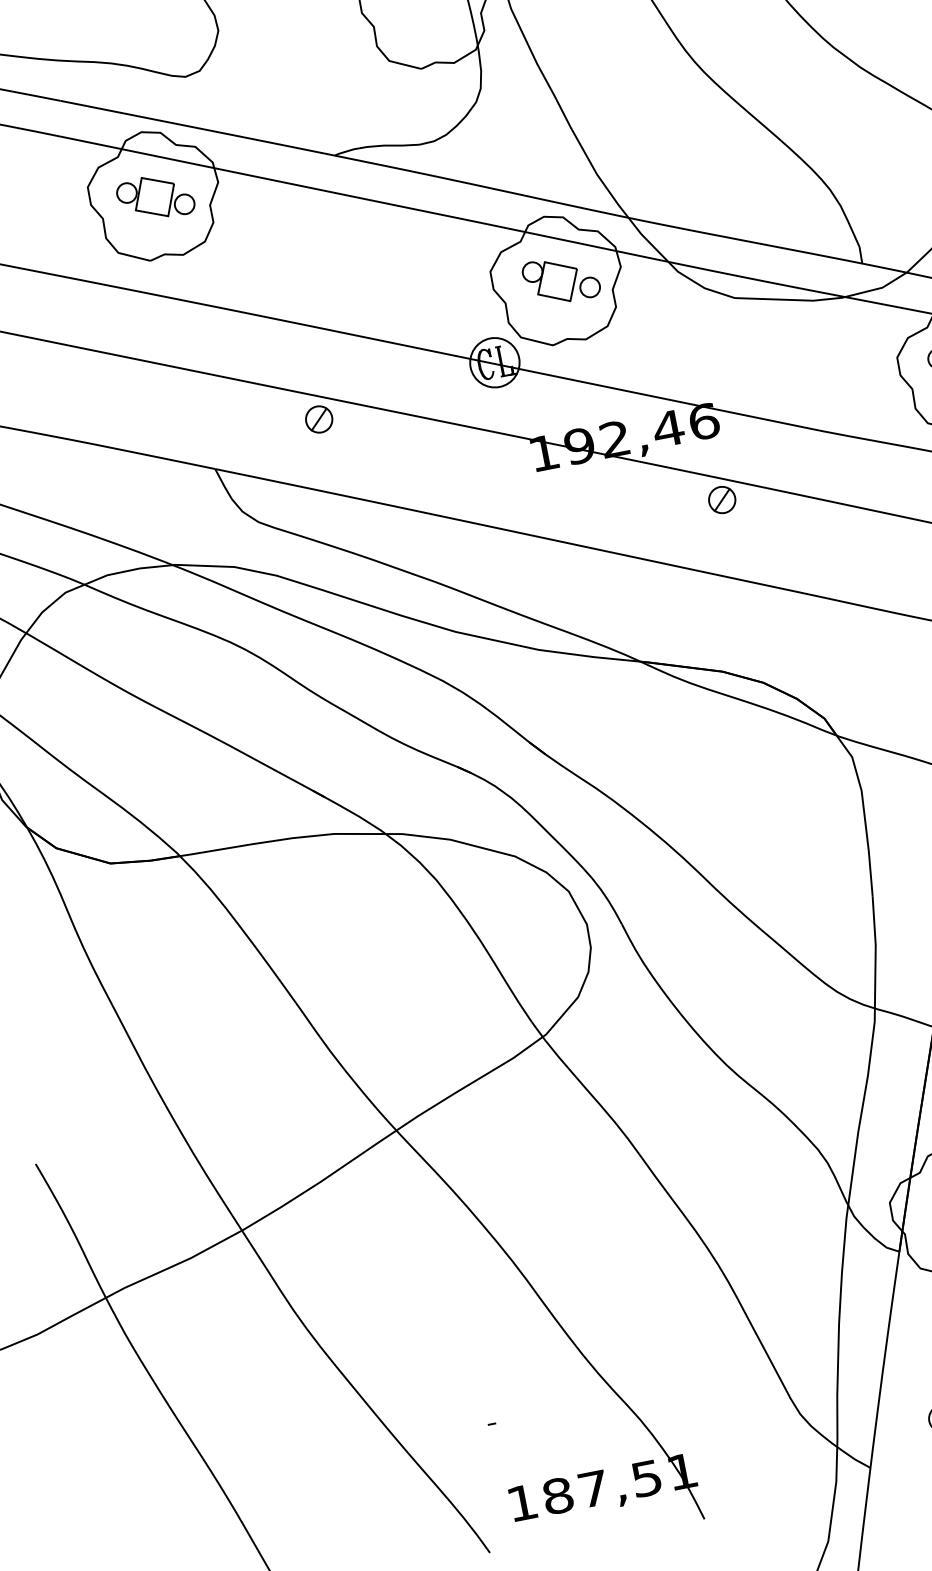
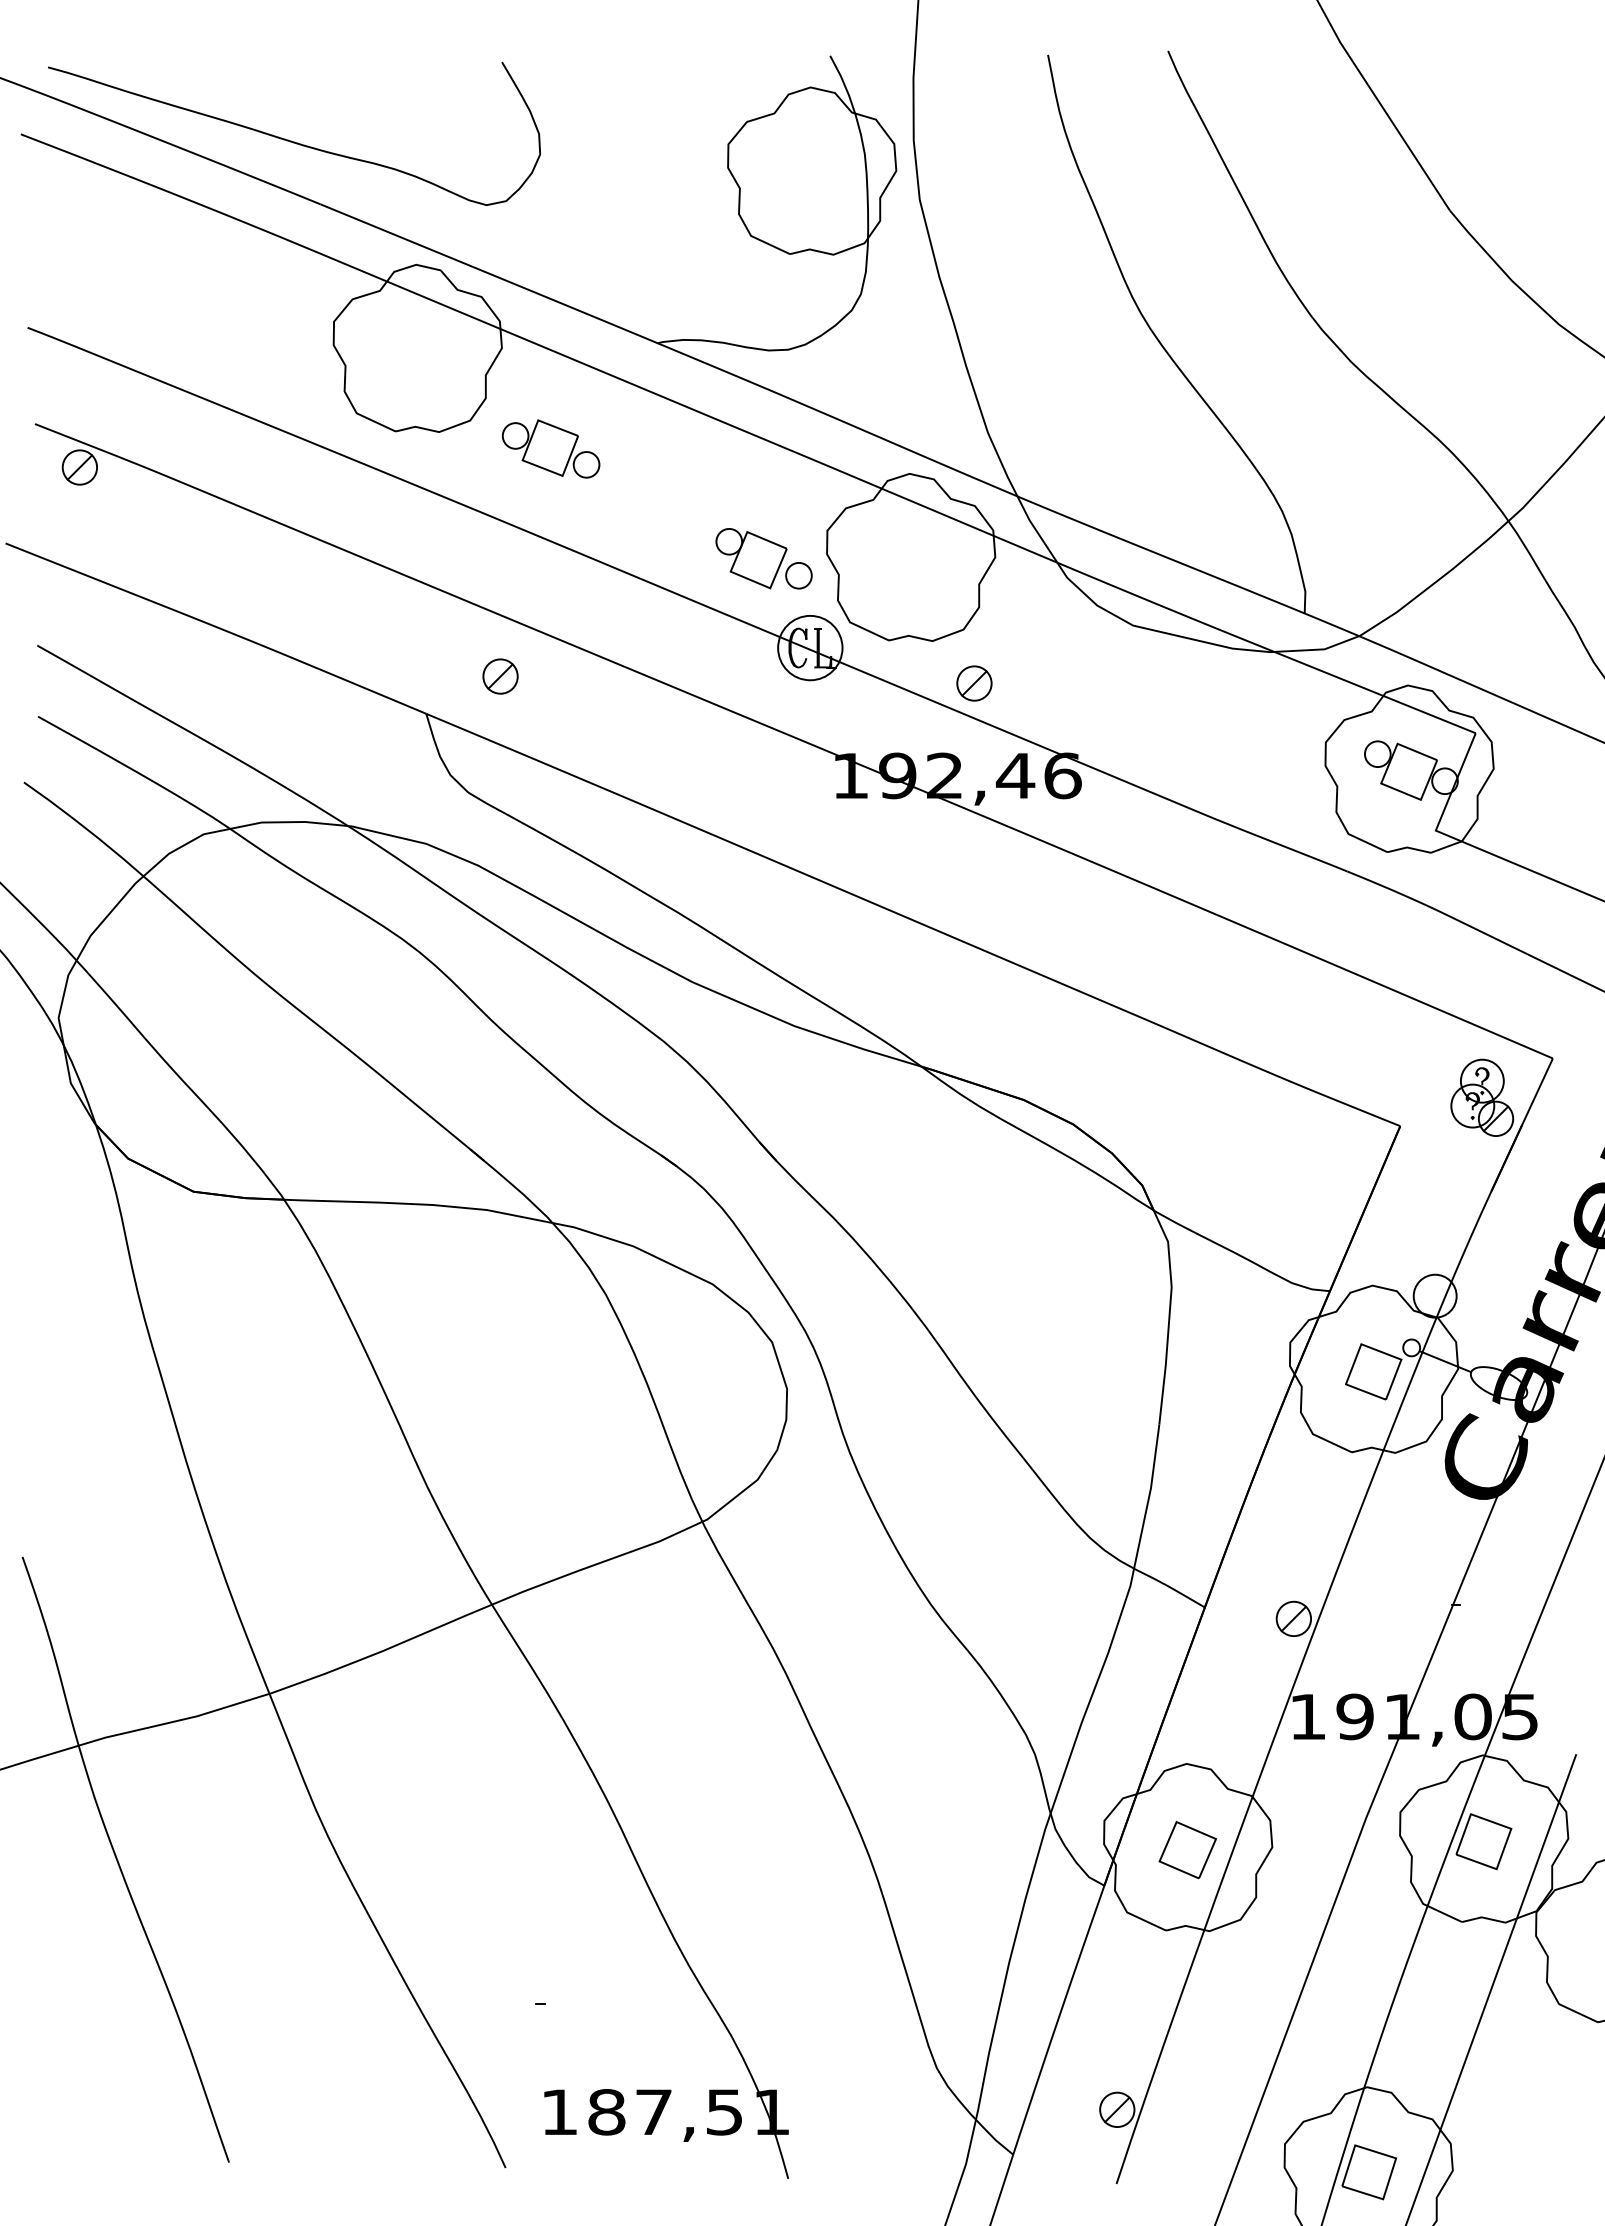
part: (155, 197) -> (550, 448), moved
part: (560, 279) -> (763, 558), moved
part: (319, 419) -> (500, 676), moved
part: (722, 499) -> (974, 683), moved

